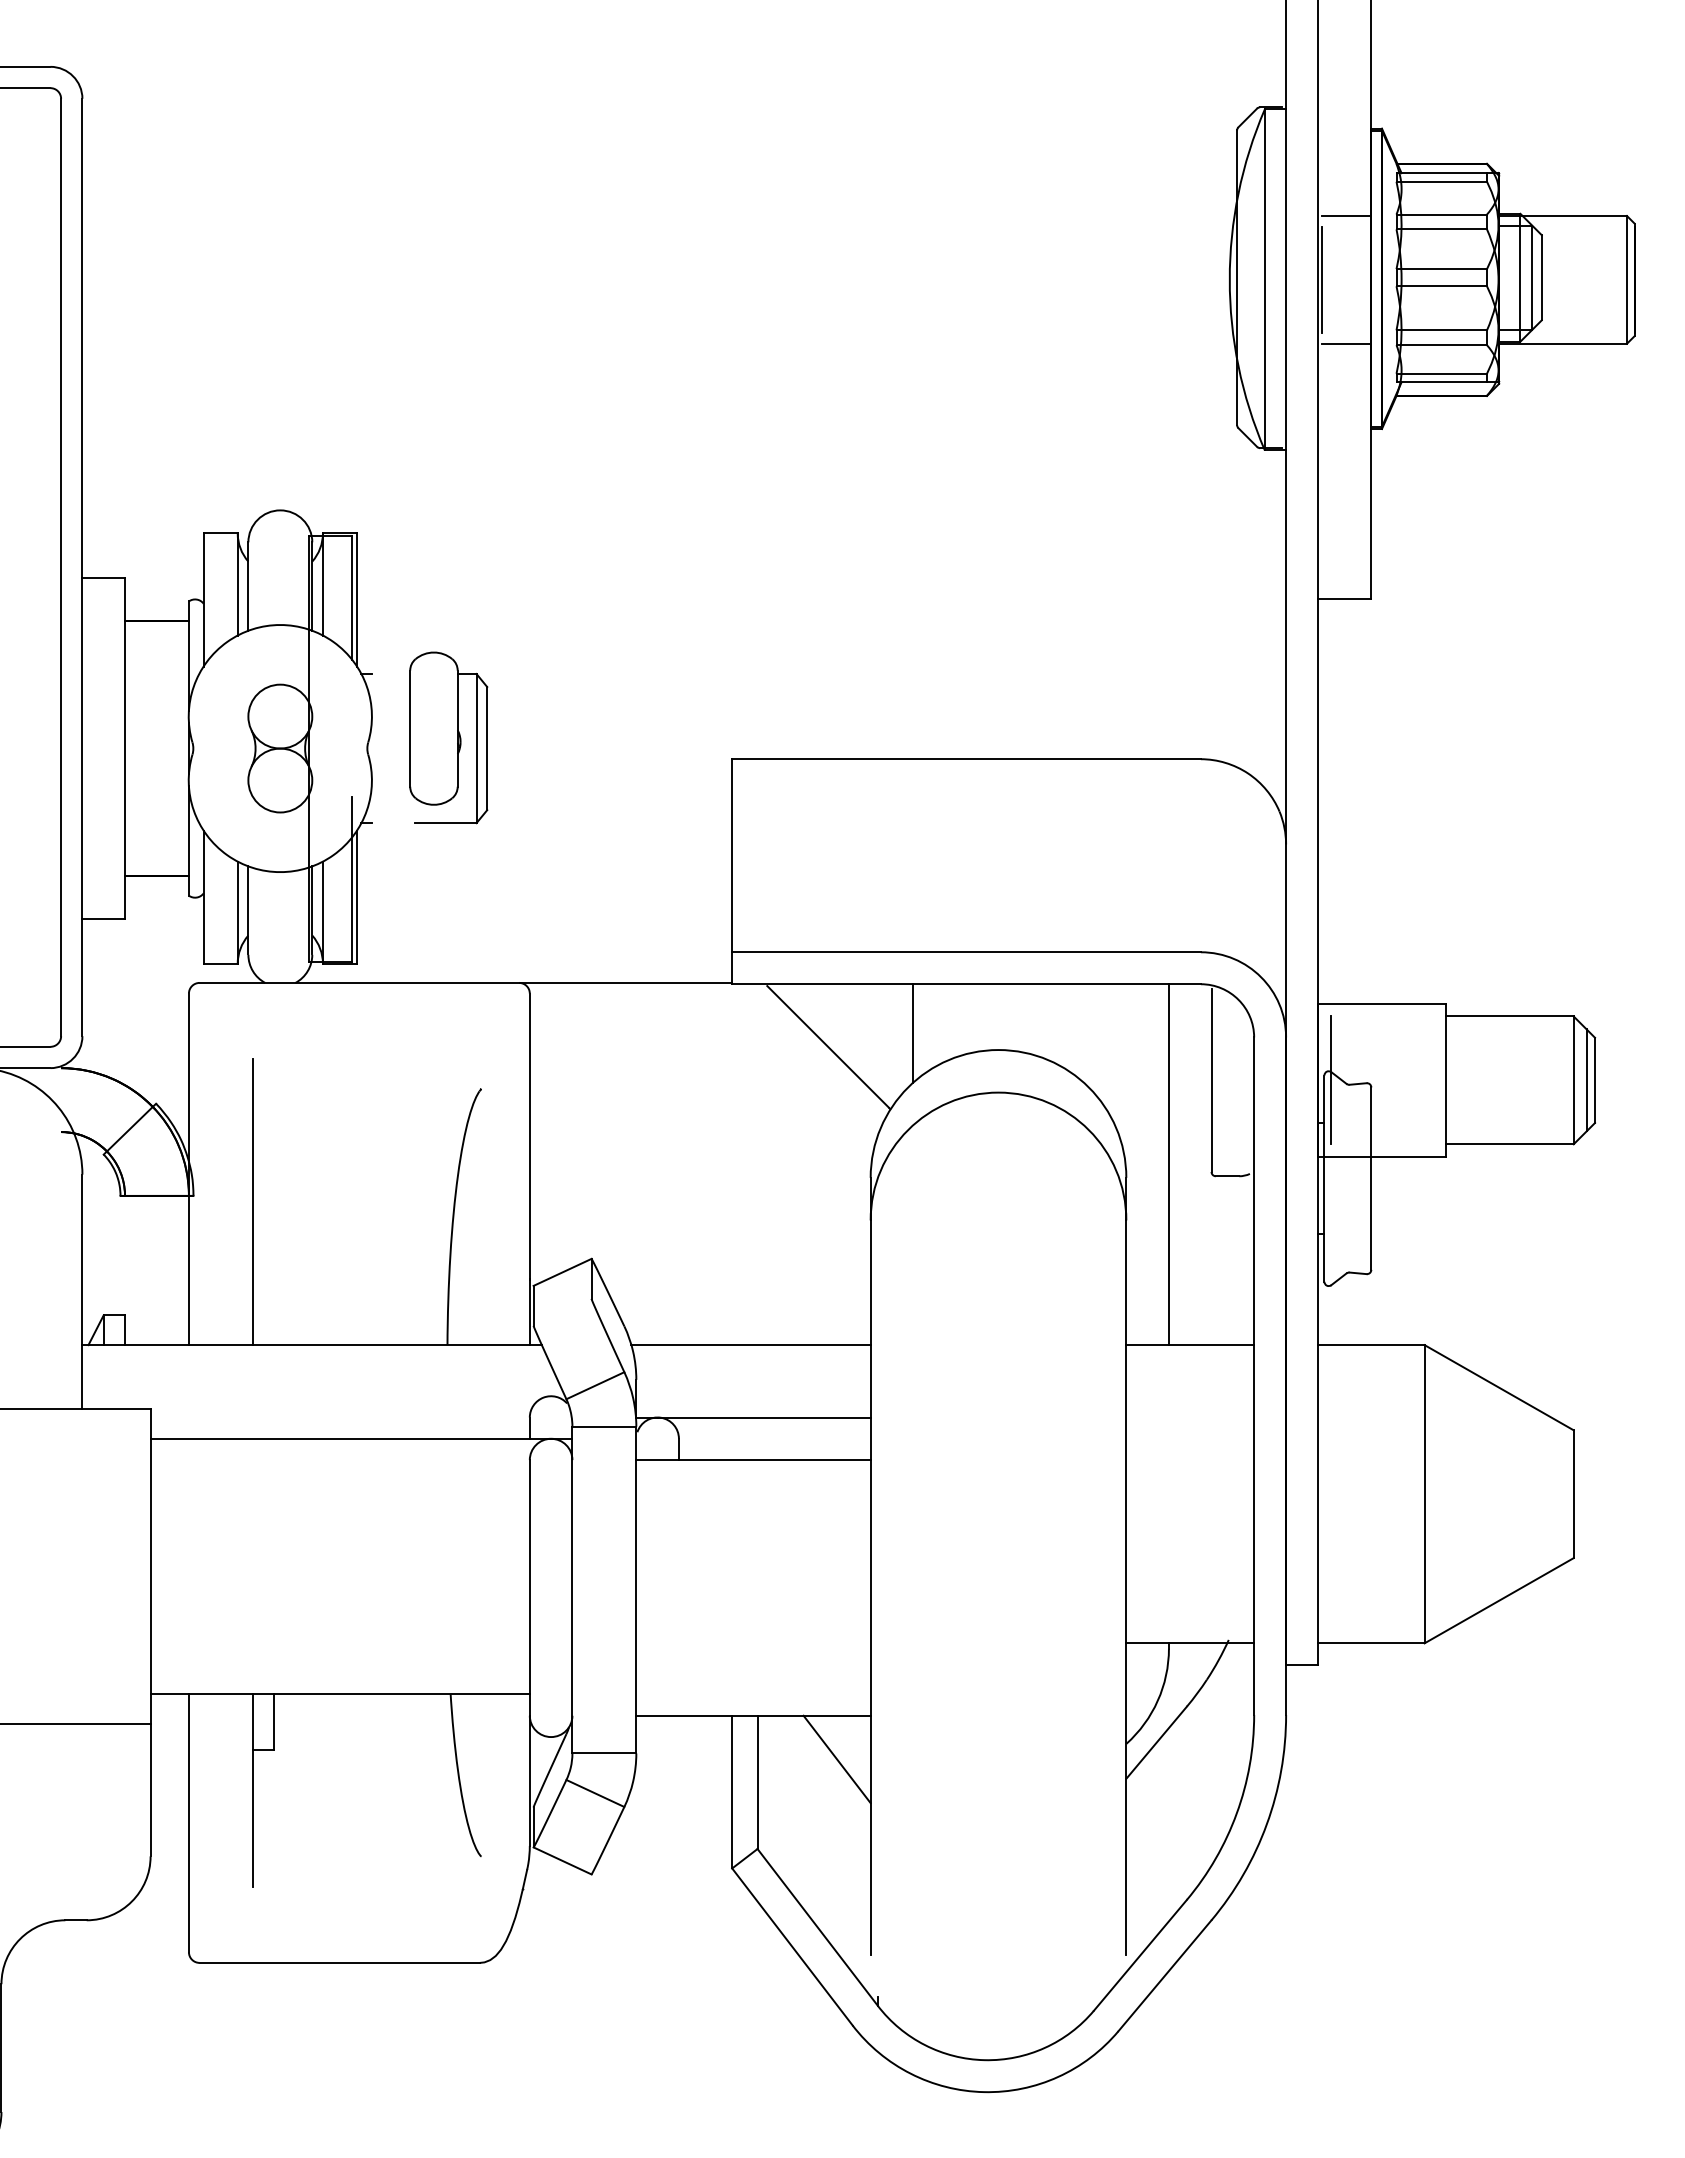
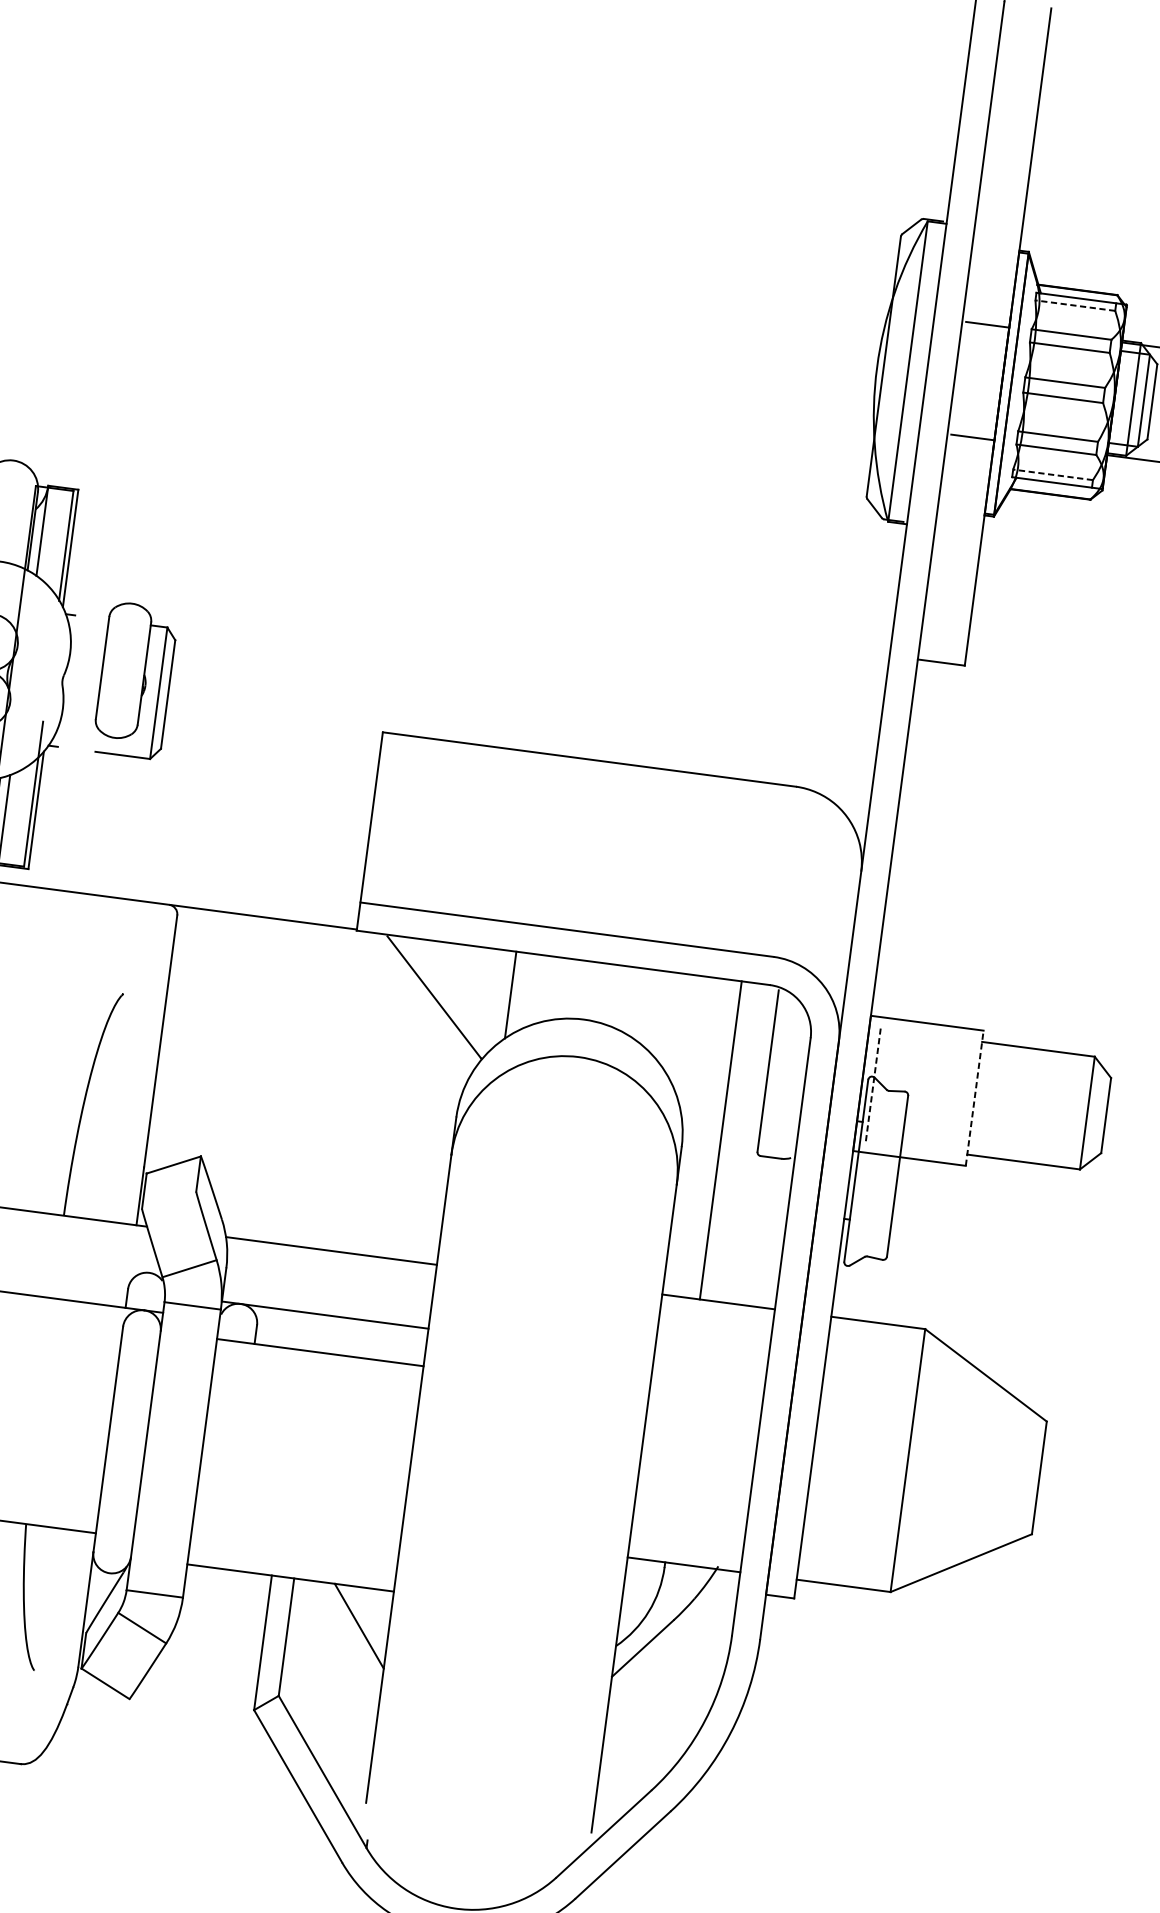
line: (1441, 181) -> (1075, 305), solid -> dashed
line: (1322, 279) -> (958, 377), removed
line: (1441, 373) -> (1052, 474), solid -> dashed
line: (1330, 1080) -> (872, 1084), solid -> dashed
line: (1445, 1080) -> (974, 1098), solid -> dashed
line: (1586, 1080) -> (1098, 1114), removed

